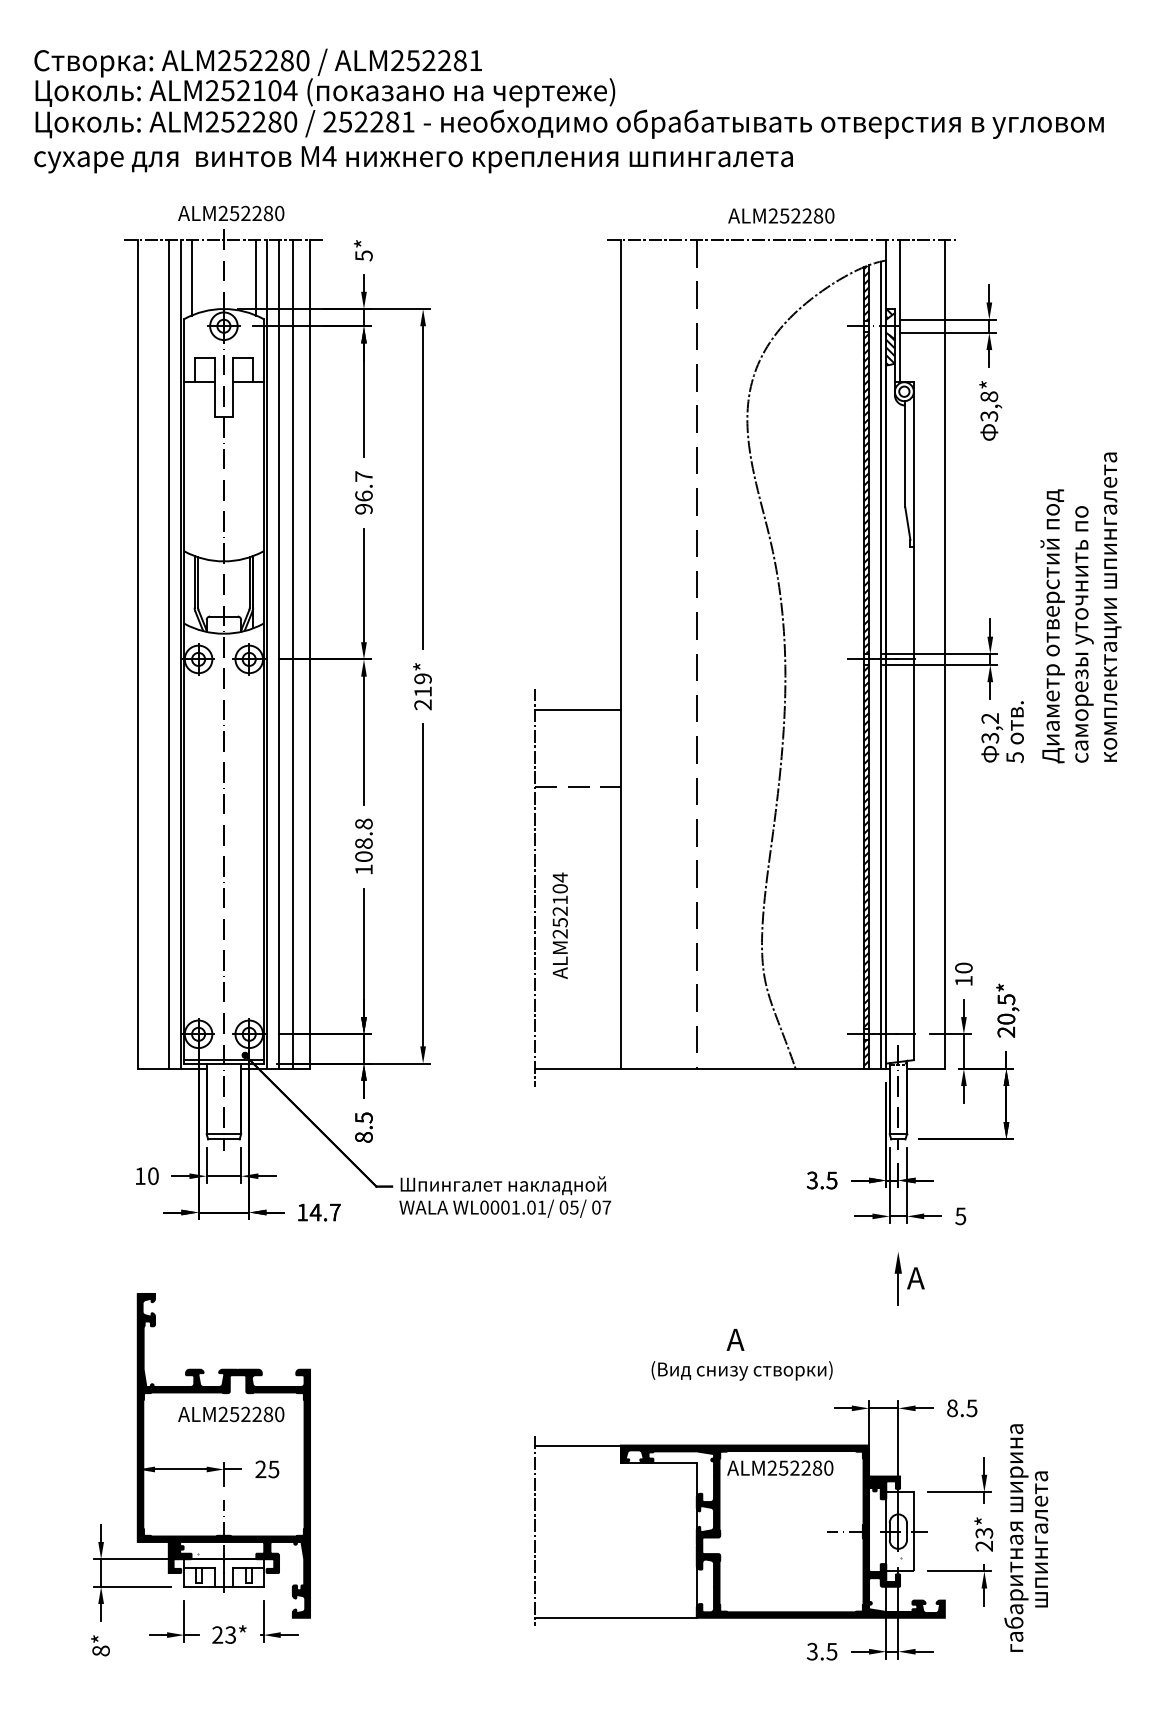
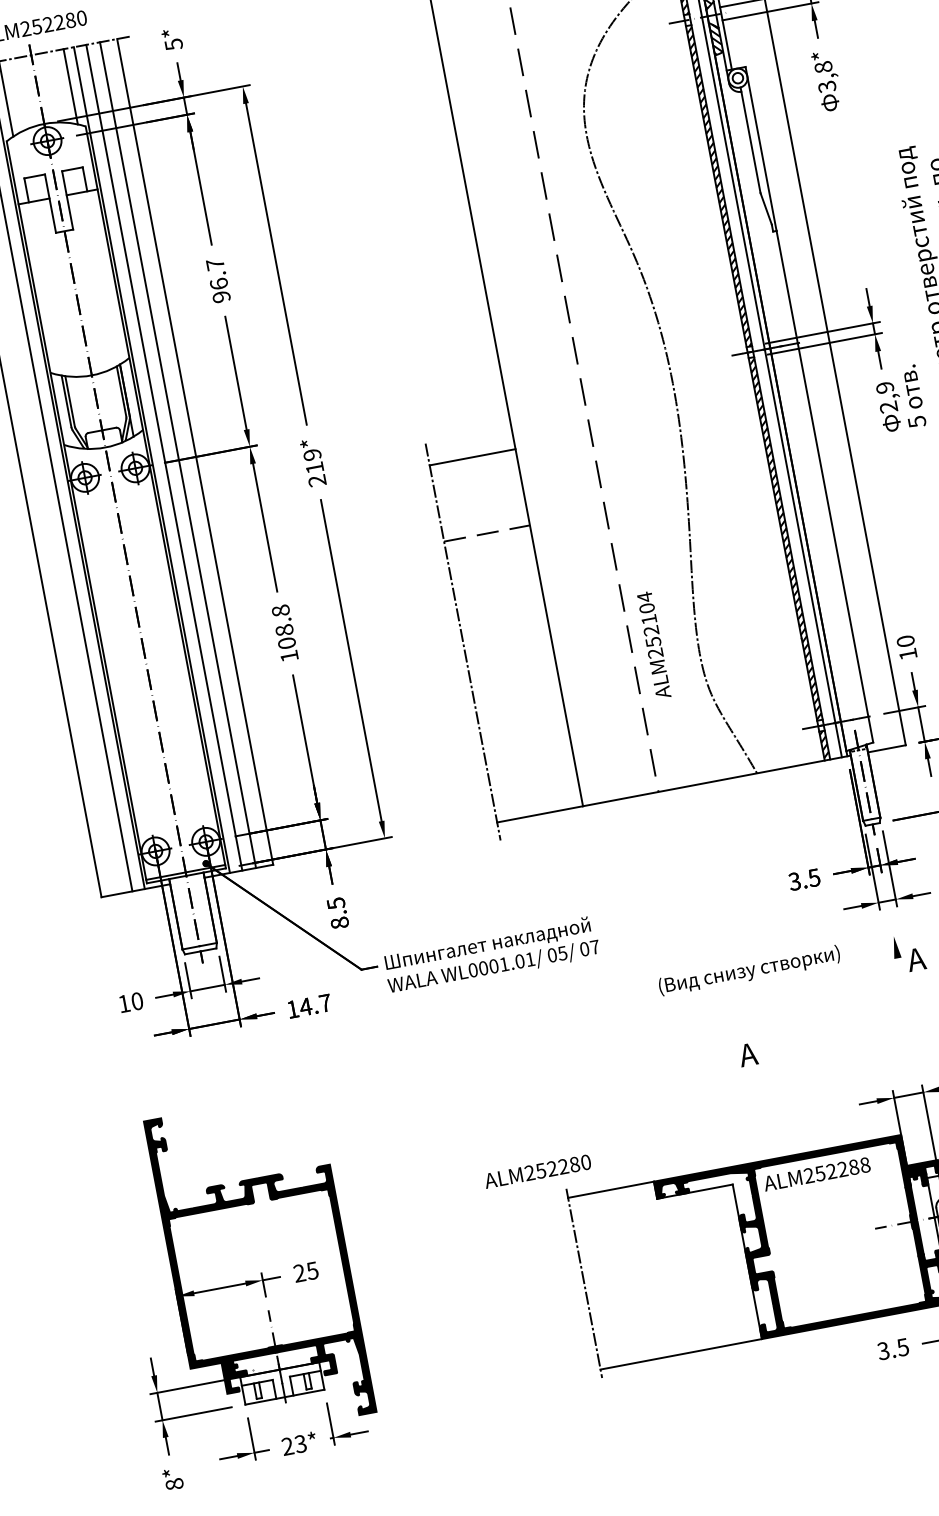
text: (990, 728) -> (887, 397), 3,2 -> 2,9
text: (559, 925) -> (653, 645), moved
line: (898, 1288) -> (900, 972), removed
text: (741, 1370) -> (748, 970), moved
text: (231, 1414) -> (538, 1171), moved
text: (828, 1468) -> (865, 1165), ALM252280 -> ALM252288

